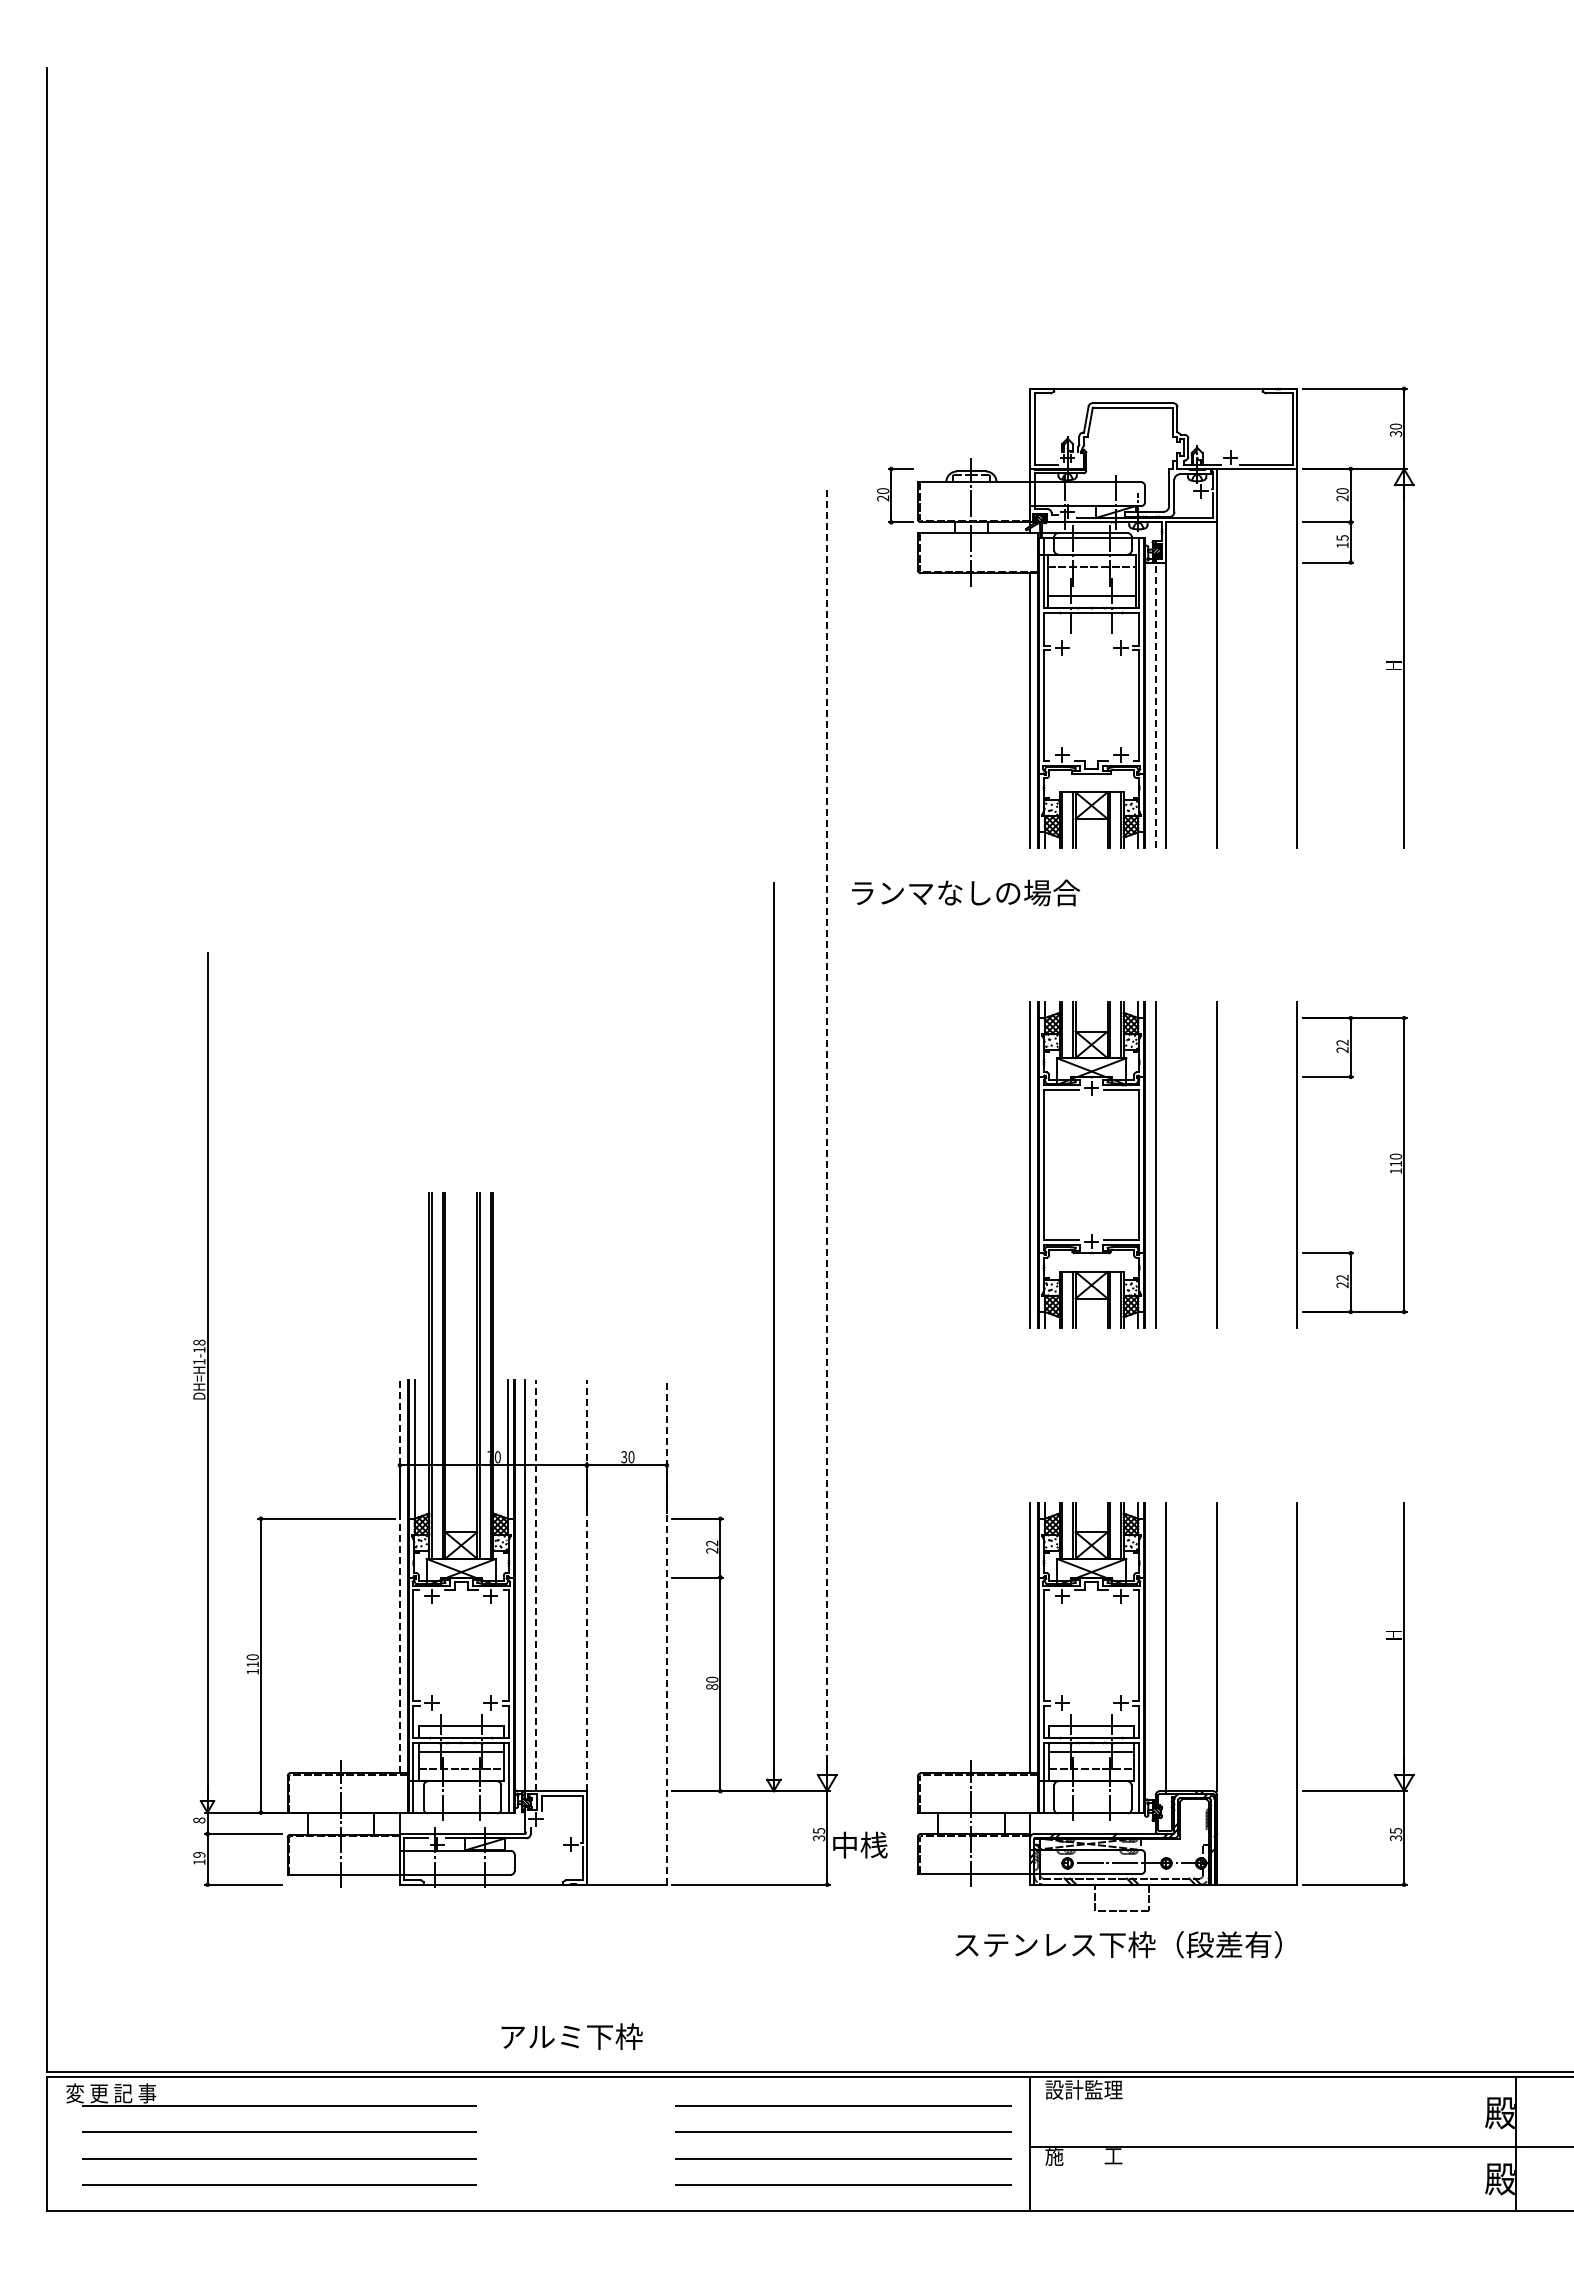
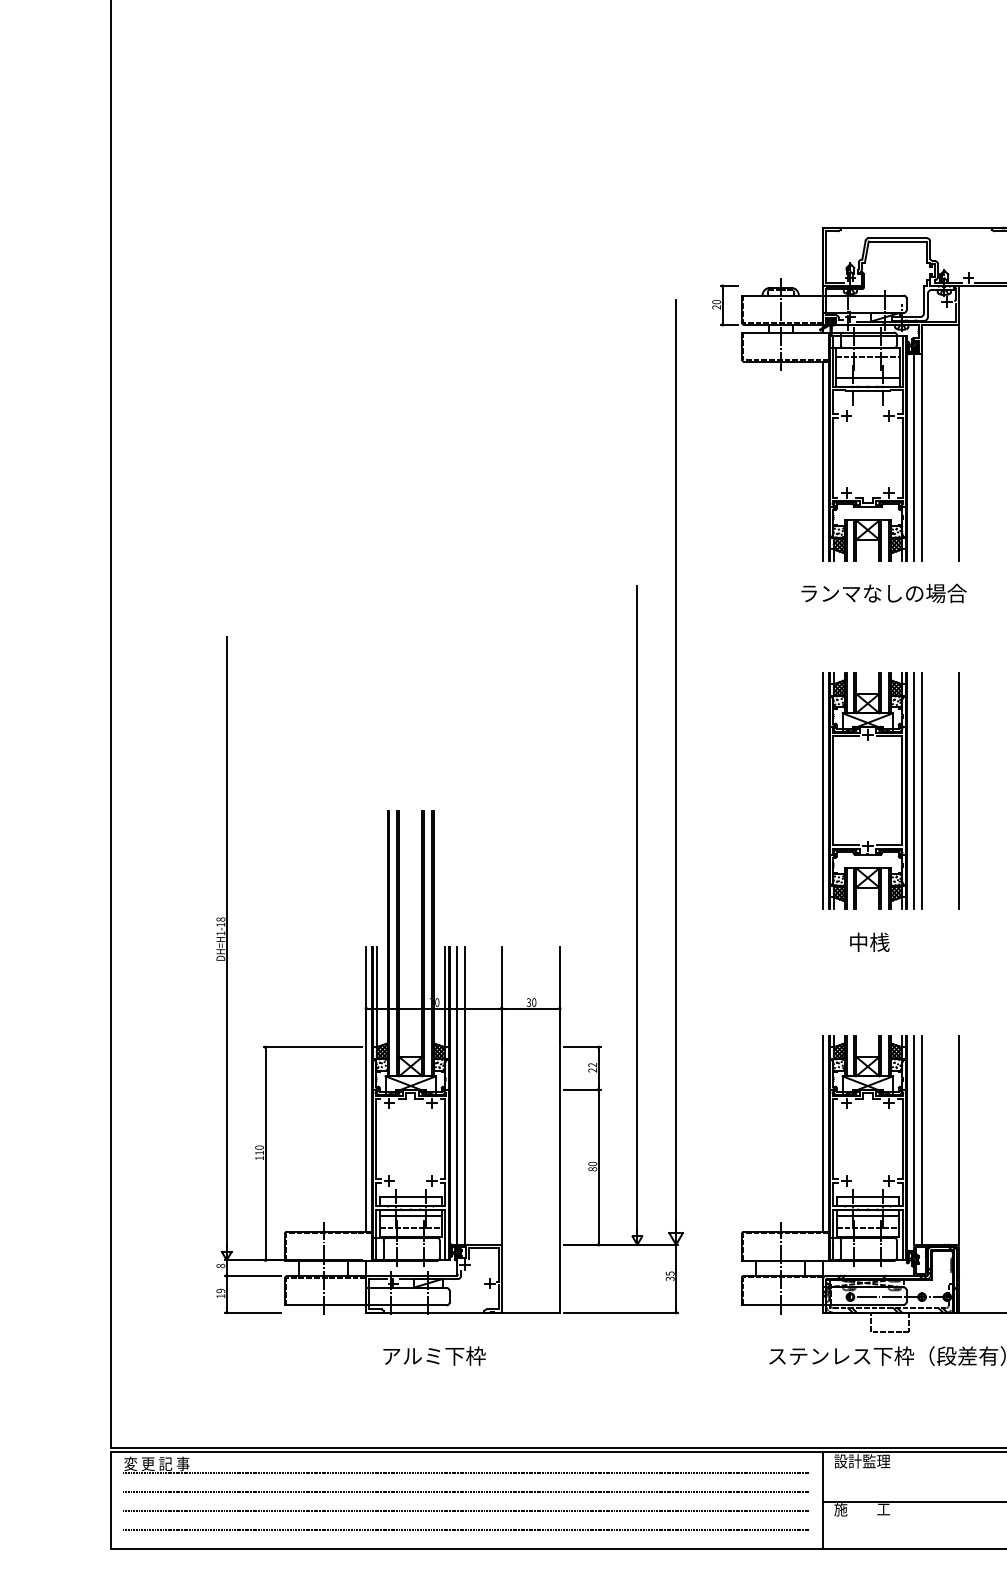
line: (1155, 705) -> (914, 457), dashed -> solid
text: (966, 892) -> (884, 593), moved
line: (827, 1129) -> (676, 764), dashed -> solid
line: (1165, 1164) -> (921, 790), added
line: (399, 1576) -> (365, 1089), dashed -> solid
line: (535, 1585) -> (464, 1095), dashed -> solid
line: (586, 1585) -> (501, 1095), dashed -> solid
line: (666, 1631) -> (559, 1128), dashed -> solid
line: (1155, 1647) -> (914, 1140), added
text: (860, 1844) -> (869, 941), moved
text: (571, 2036) -> (434, 1355), moved

